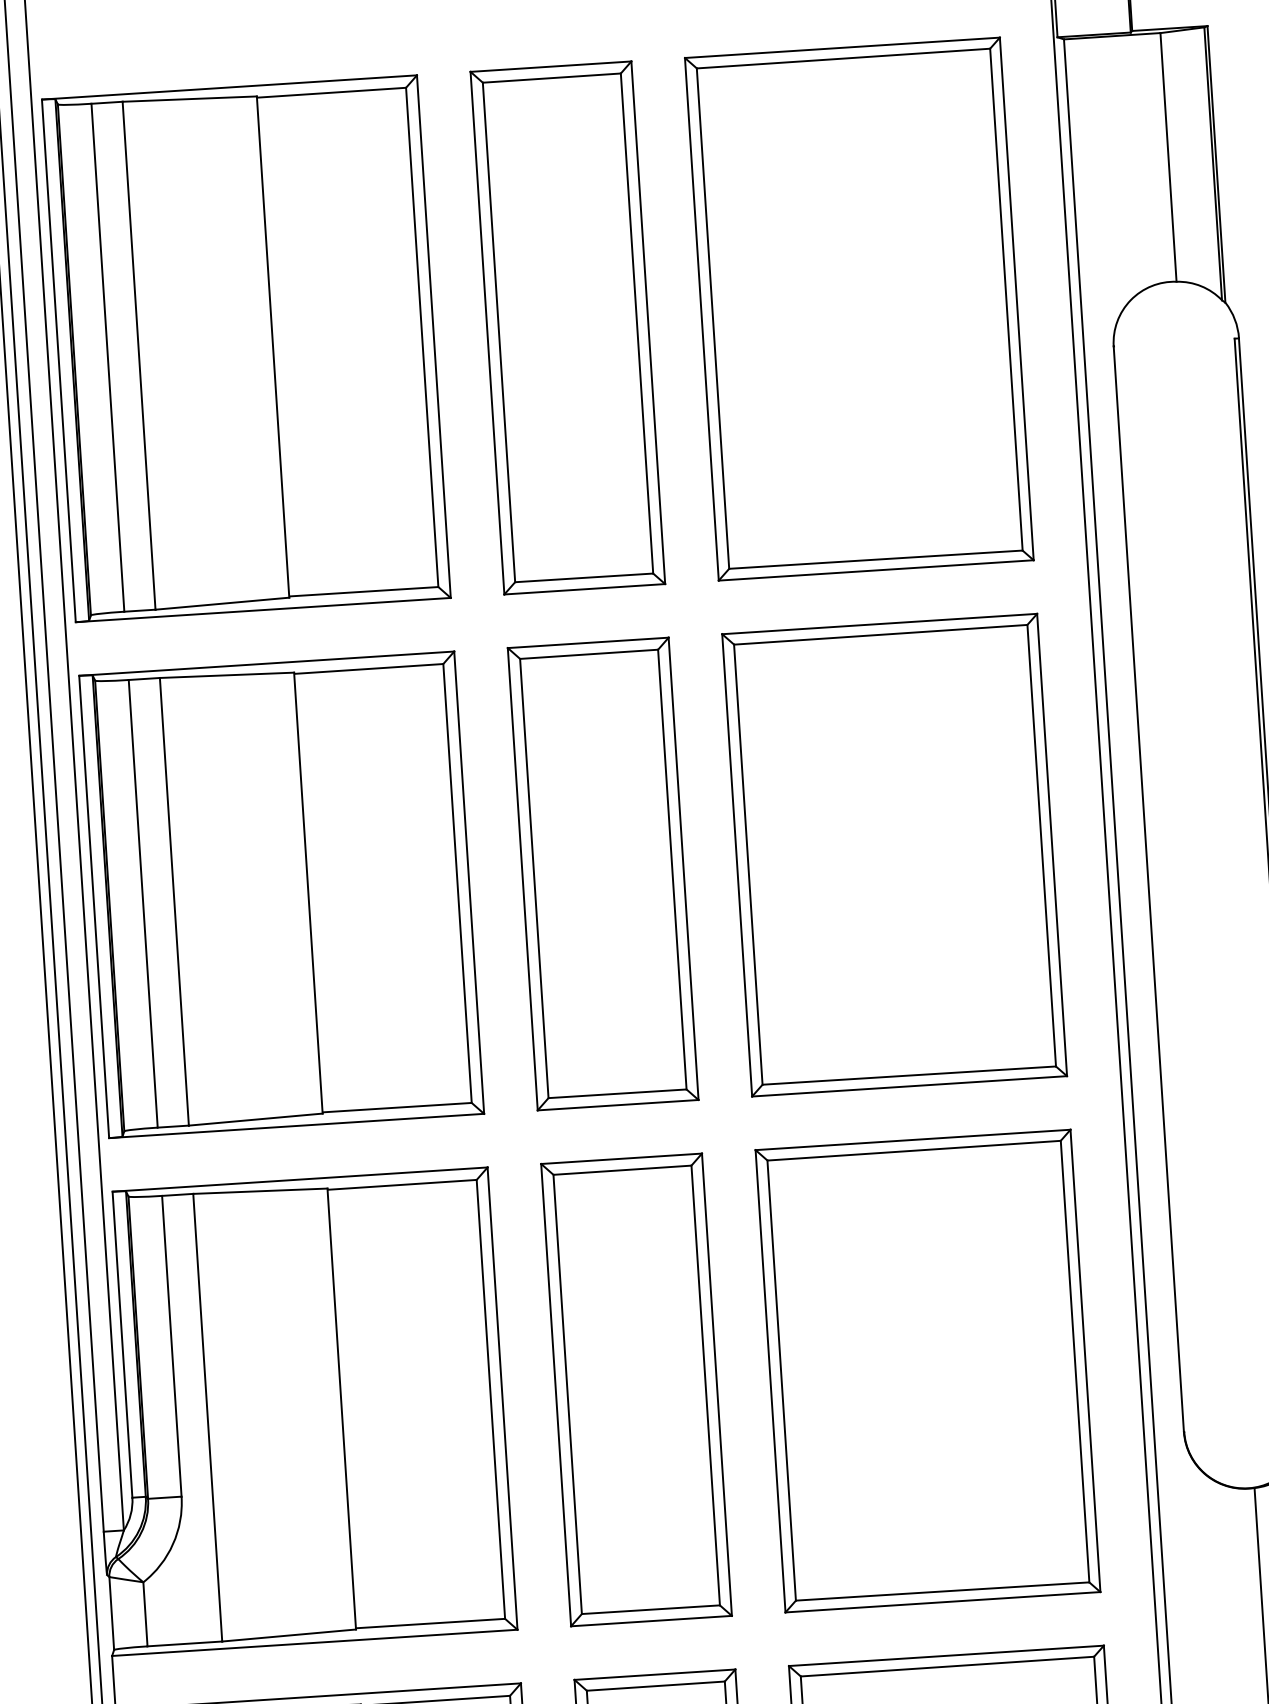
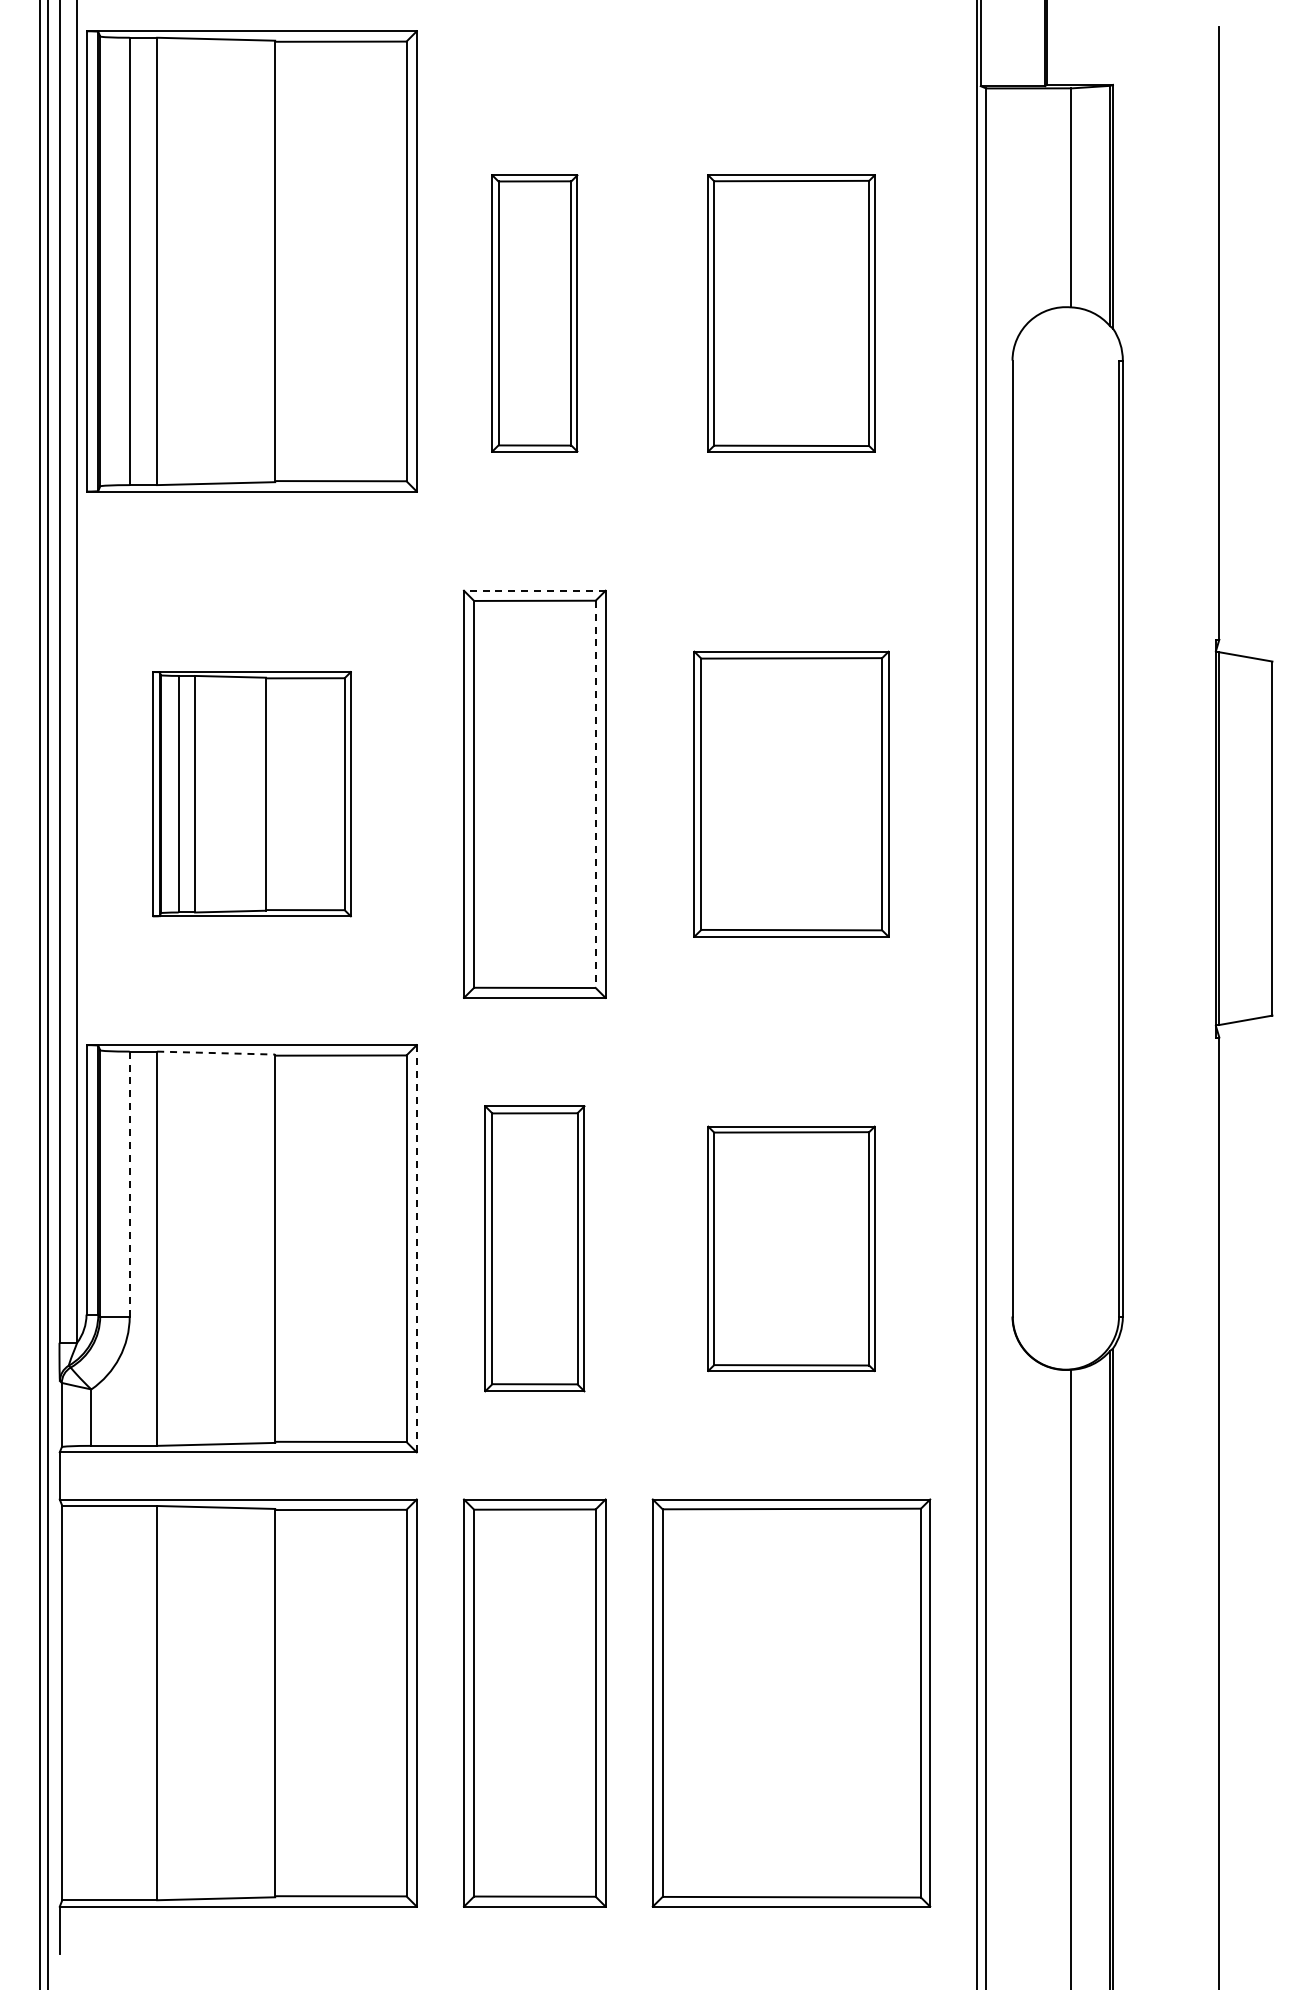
part: (859, 309) -> (791, 313), size x0.6
part: (567, 328) -> (534, 313), size x0.6
part: (246, 348) -> (251, 261), moved
line: (587, 642) -> (534, 590), solid -> dashed
part: (894, 854) -> (791, 793), size x0.7
line: (672, 869) -> (595, 794), solid -> dashed
part: (281, 893) -> (251, 793), size x0.6
line: (260, 1191) -> (216, 1053), solid -> dashed
line: (171, 1346) -> (129, 1184), solid -> dashed
part: (927, 1370) -> (791, 1248), size x0.6
part: (636, 1389) -> (534, 1248), size x0.7
line: (502, 1398) -> (416, 1248), solid -> dashed

